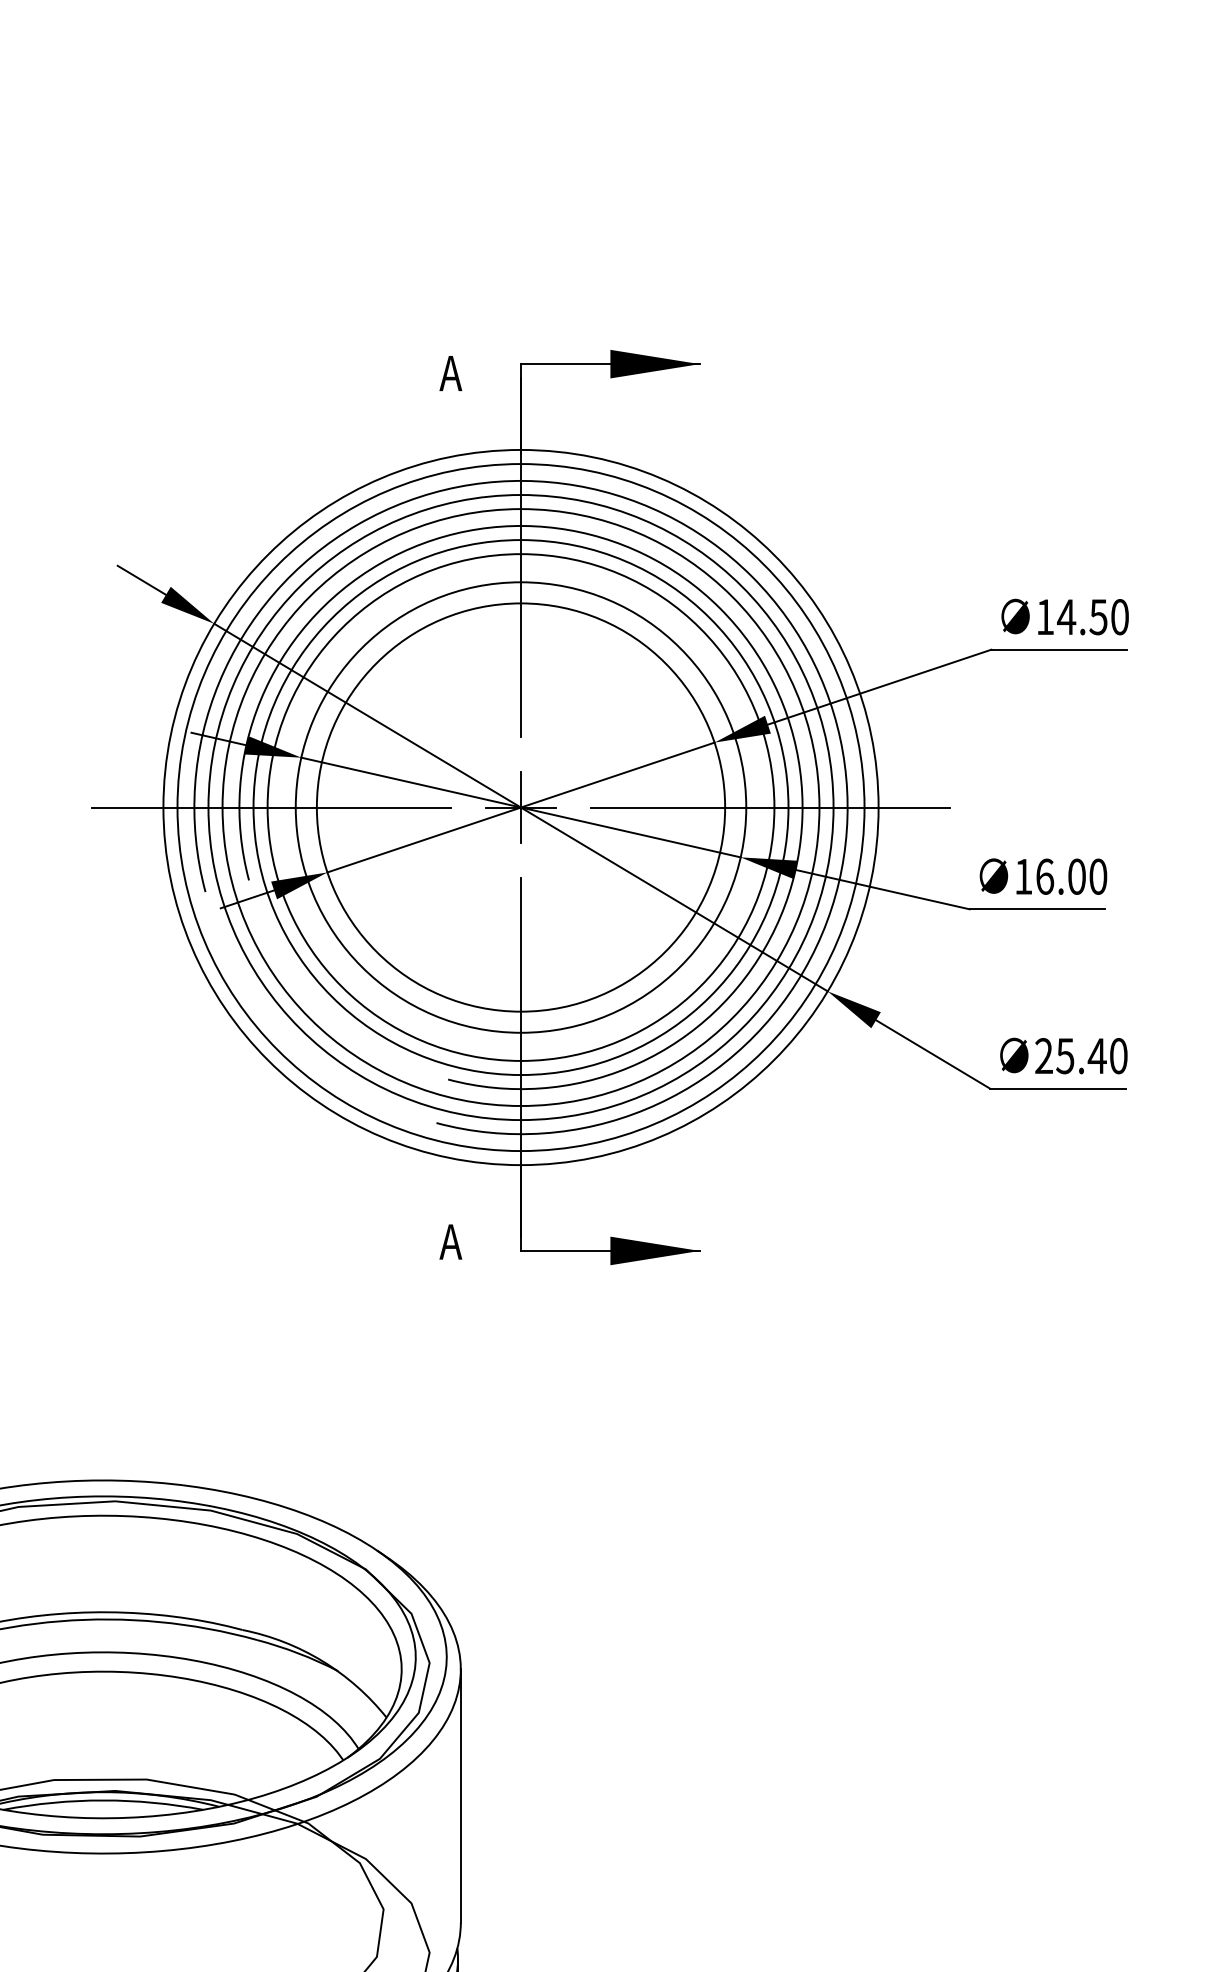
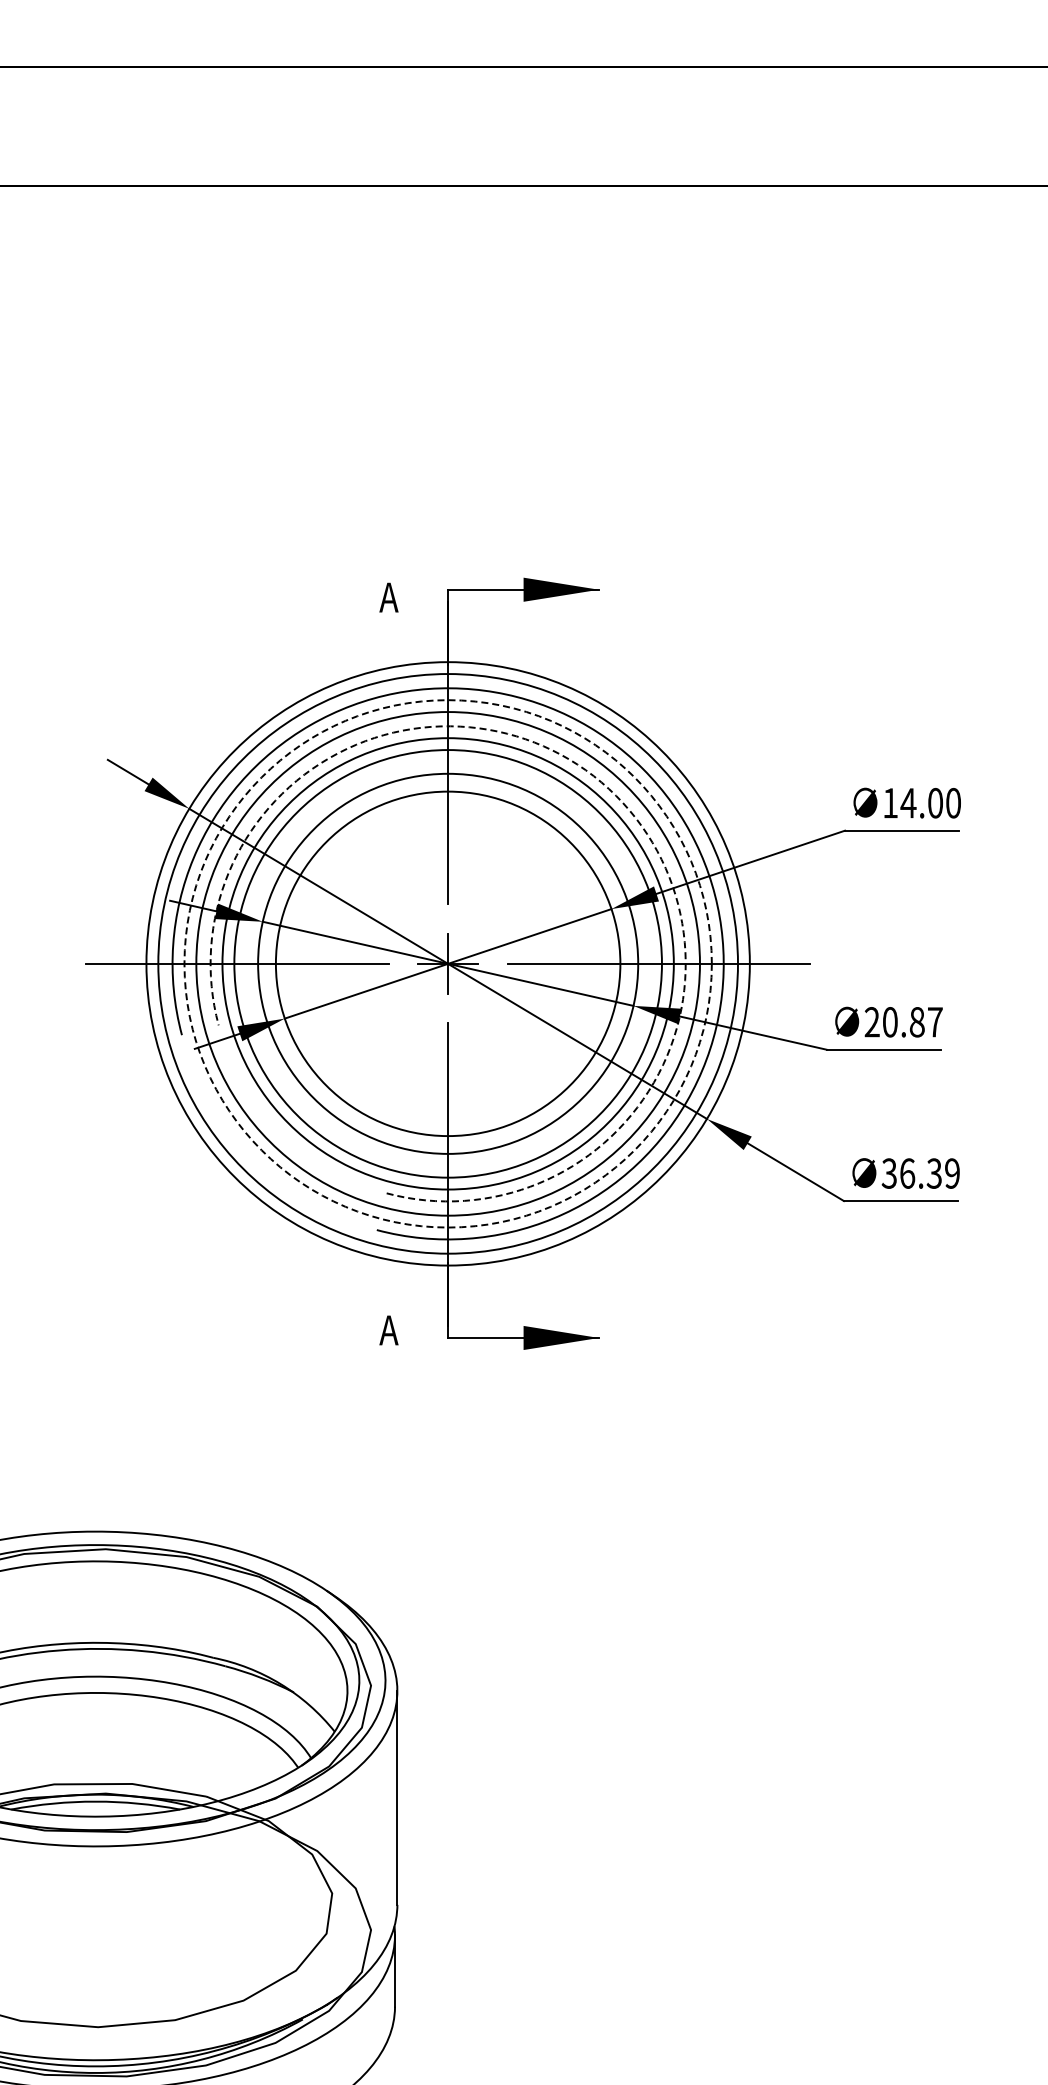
arc: (720, 608) -> (616, 795), solid -> dashed
text: (1097, 616) -> (934, 802), 14.50 -> 14.00
circle: (520, 807) -> (447, 963), solid -> dashed
text: (1060, 877) -> (903, 1022), 16.00 -> 20.87
text: (1080, 1056) -> (920, 1173), 25.40 -> 36.39

